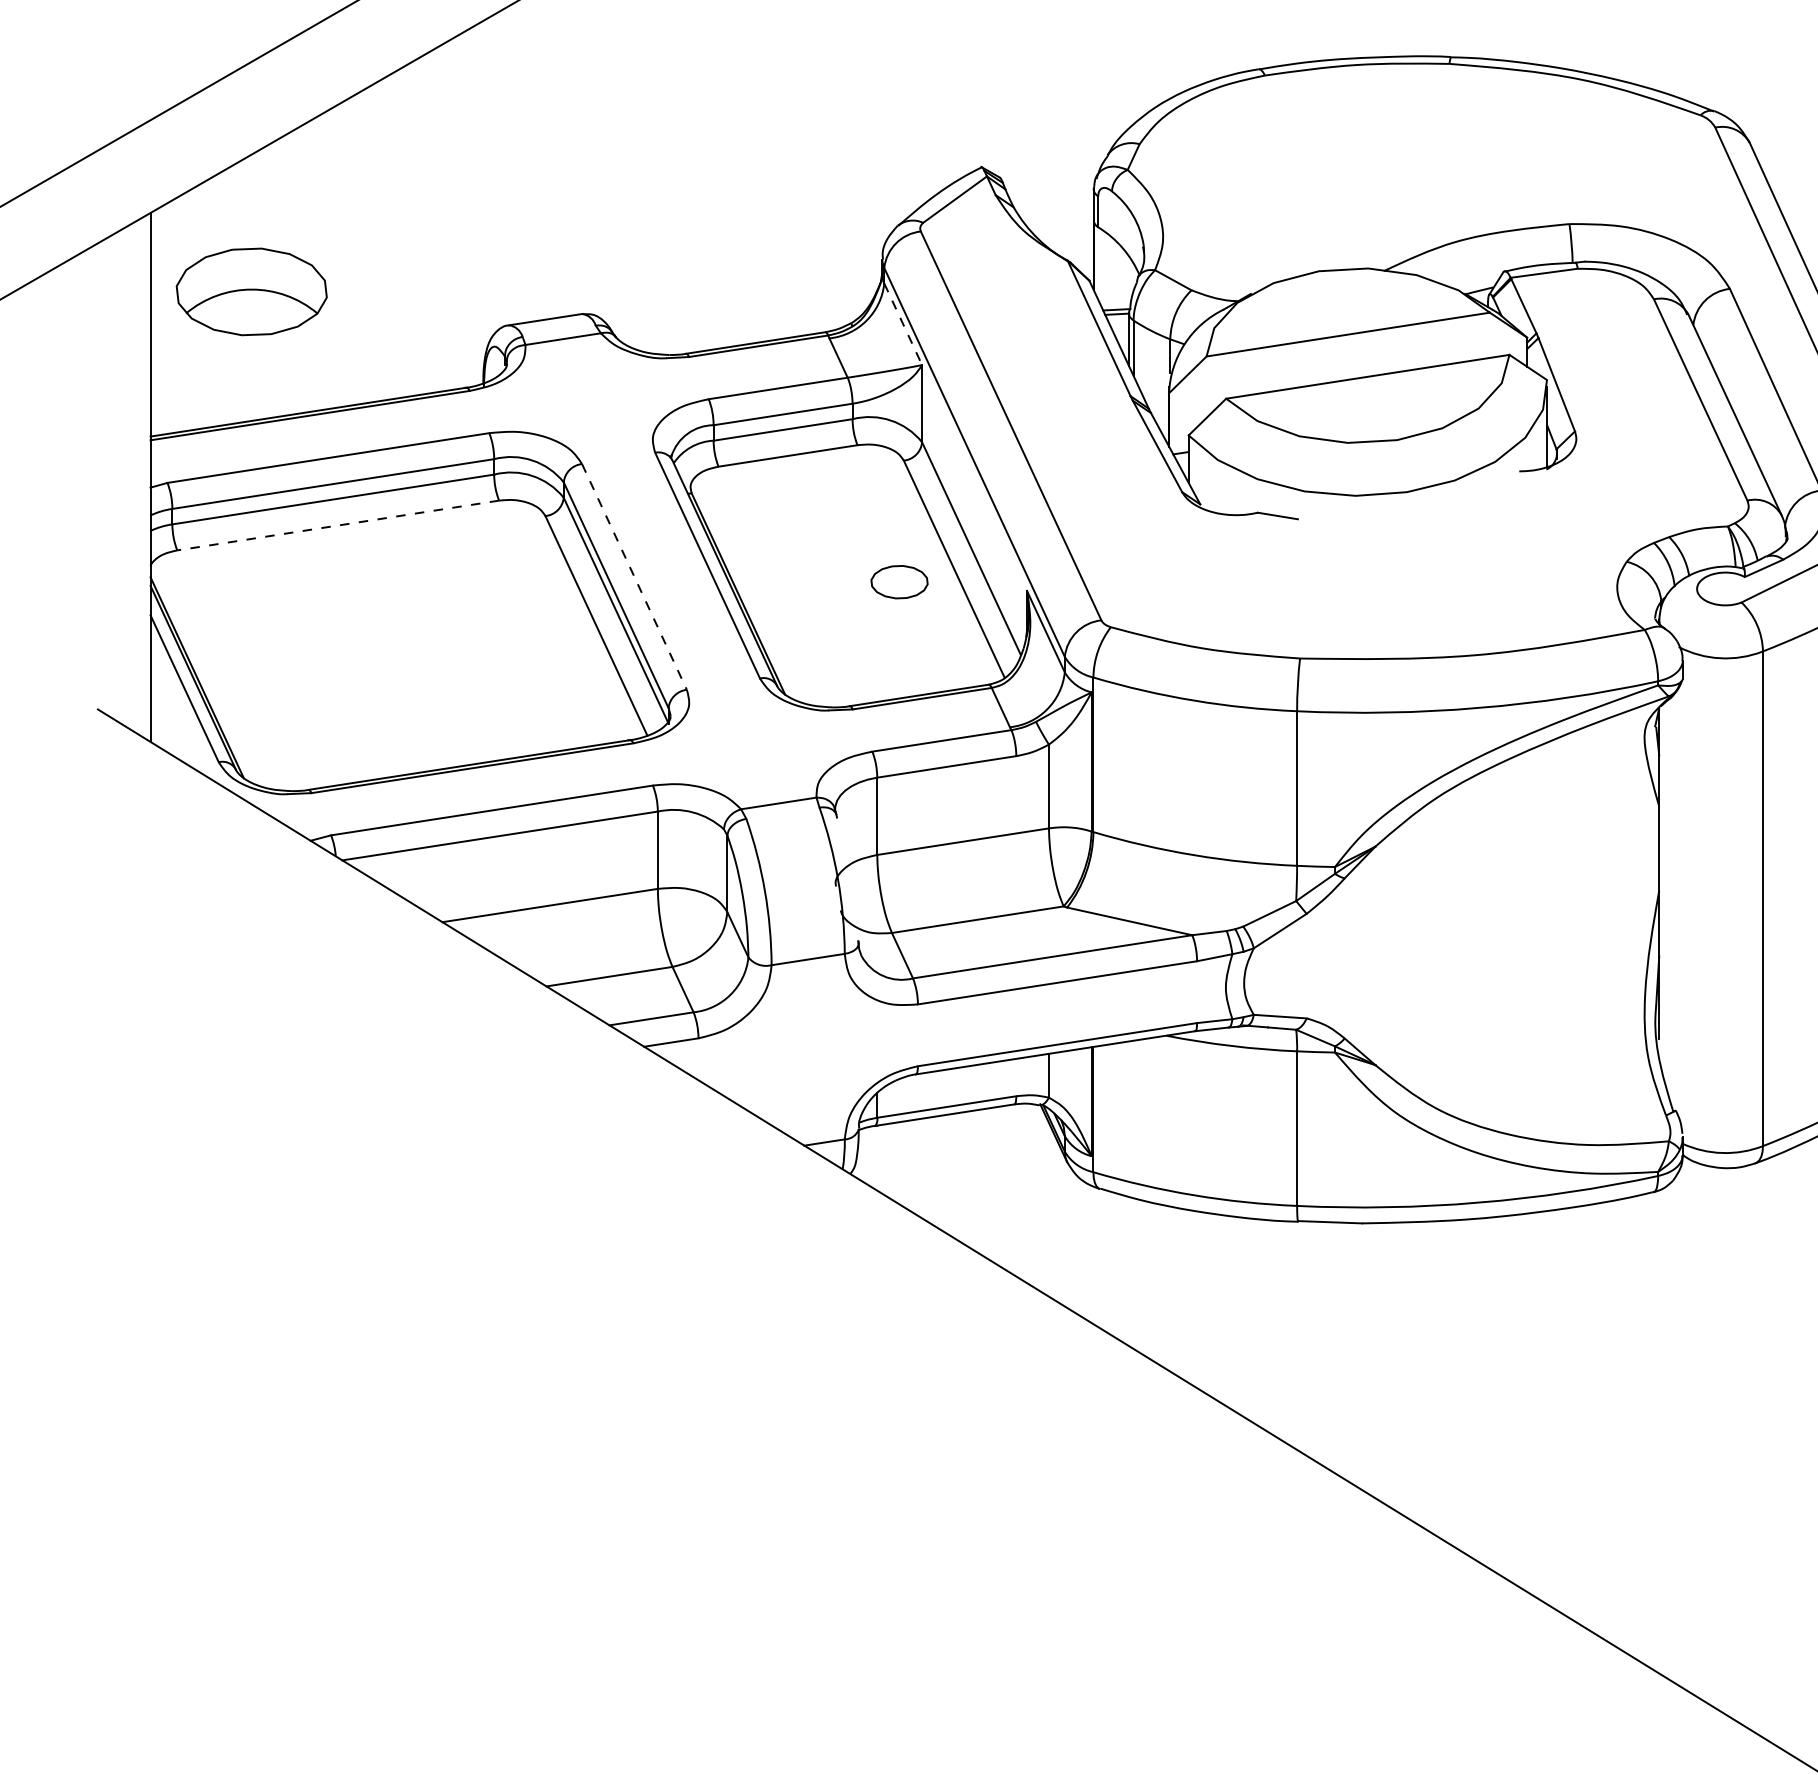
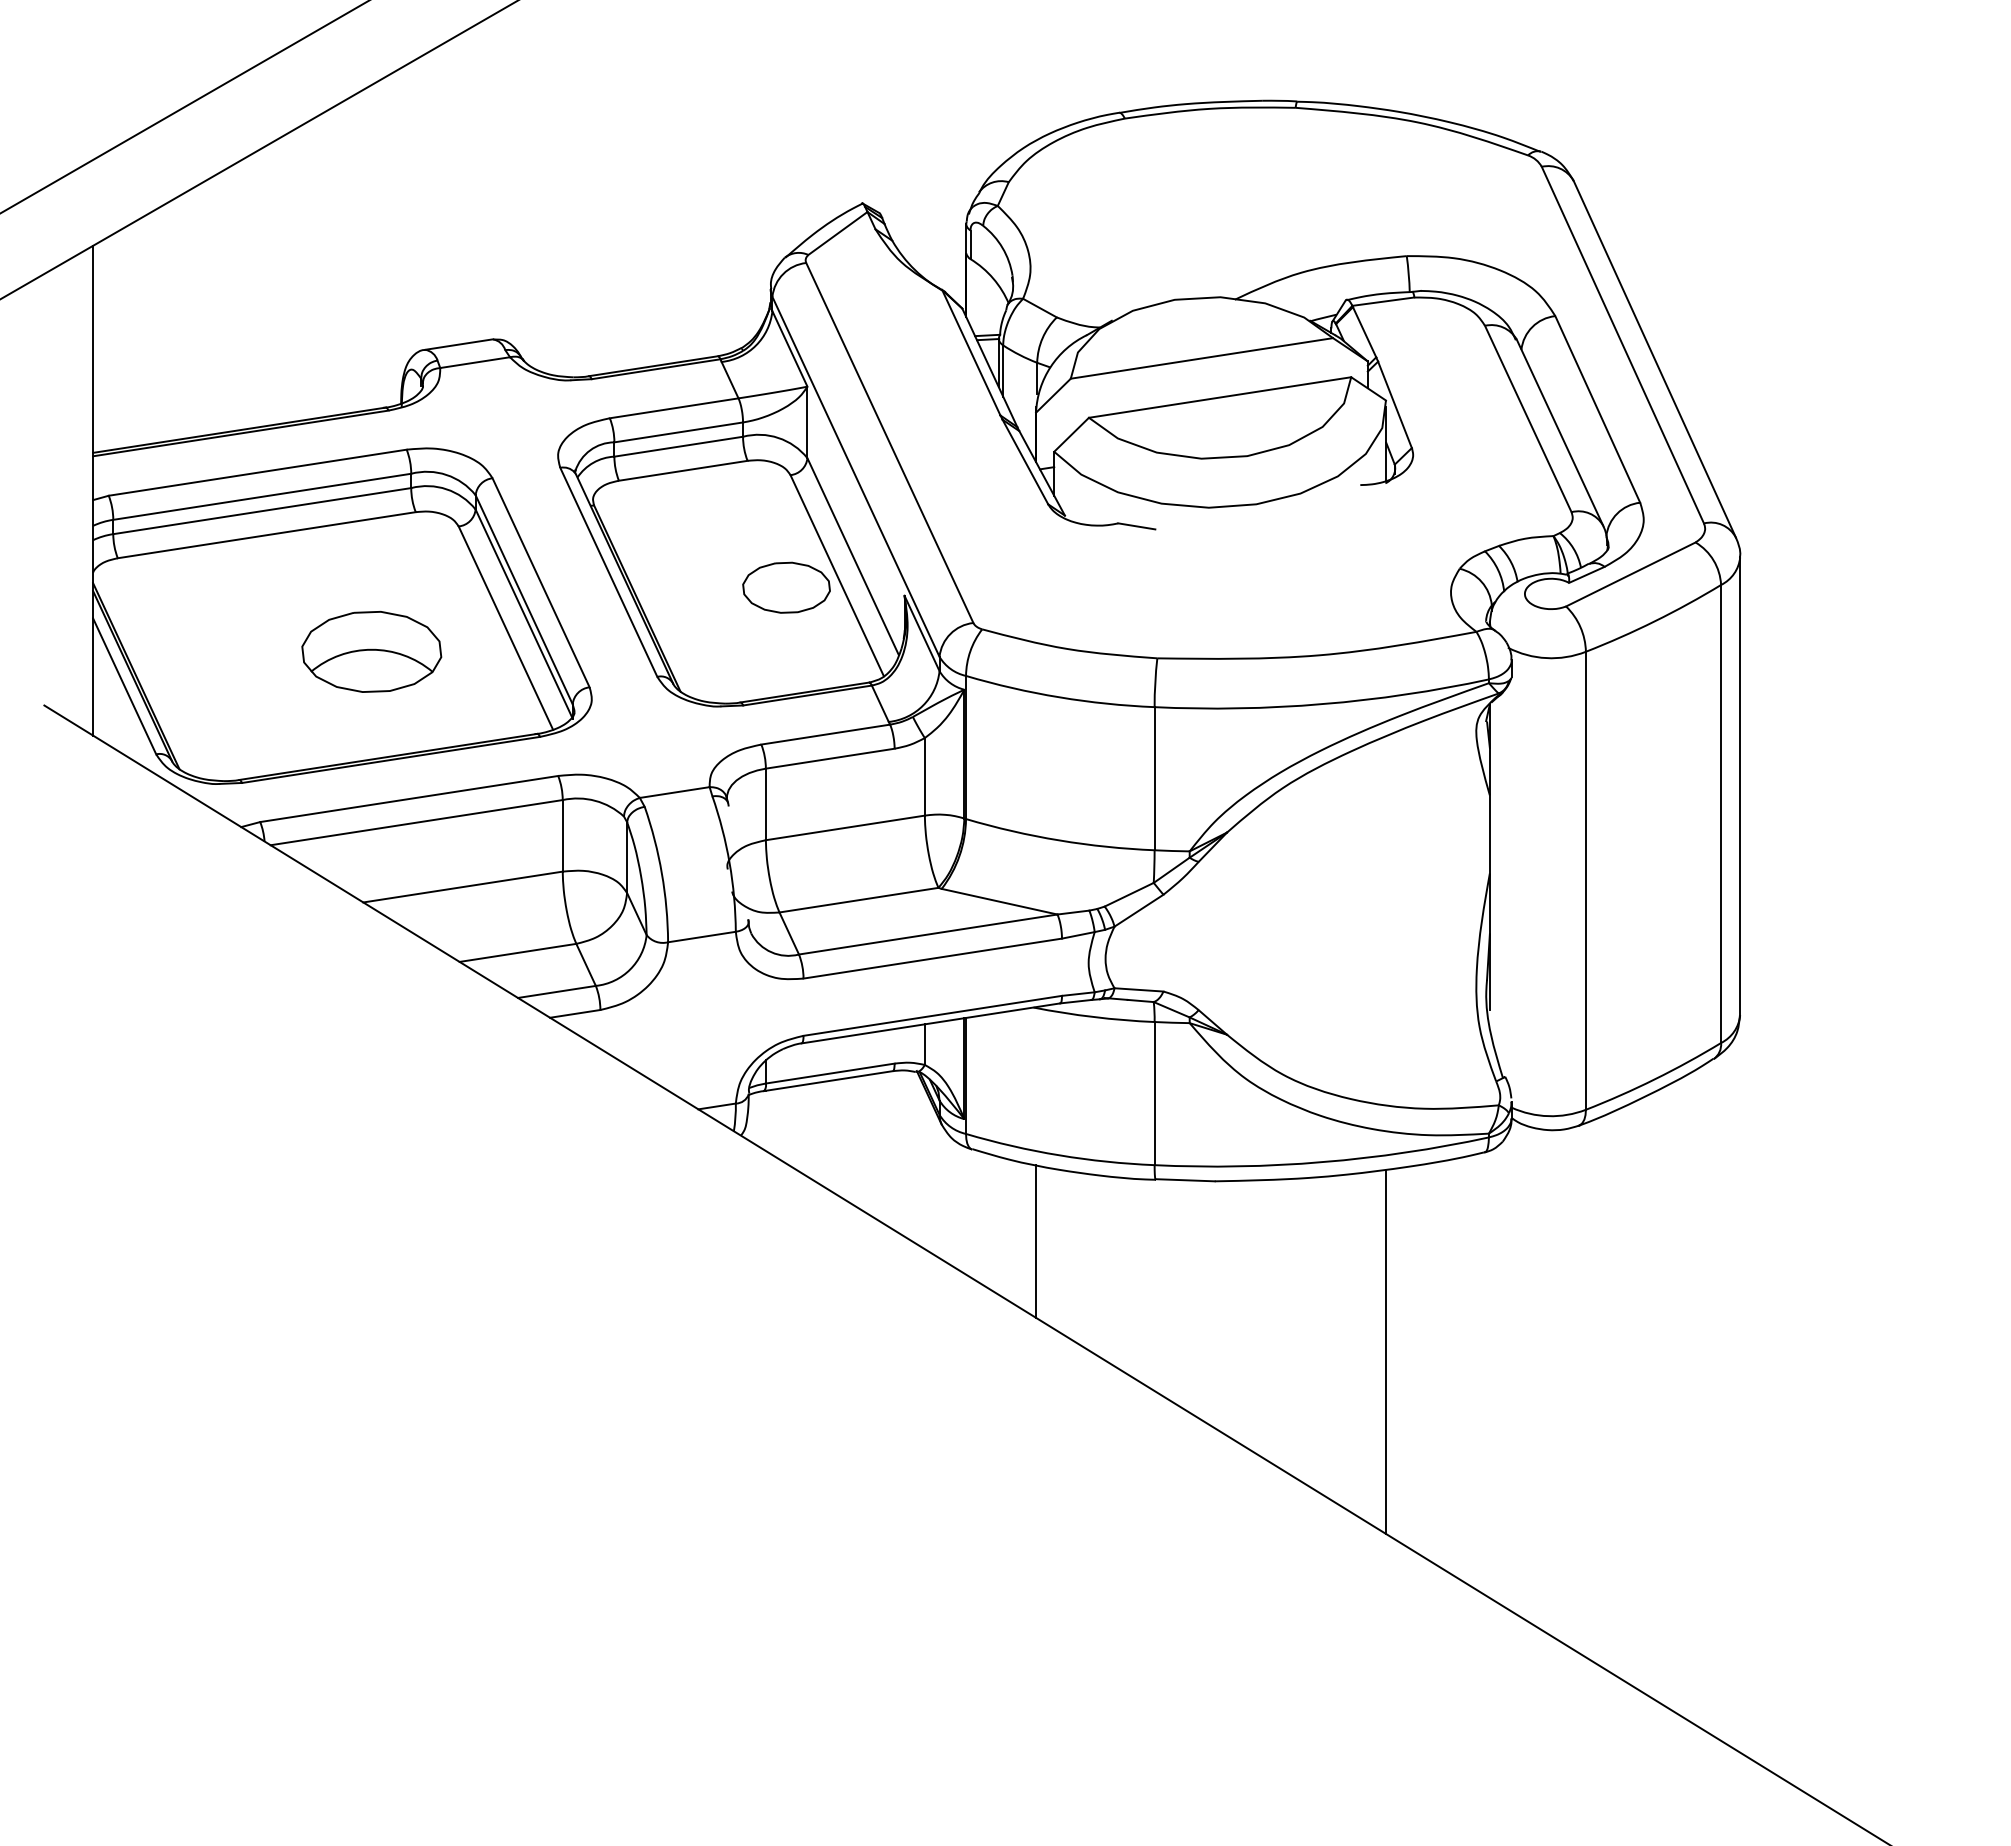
part: (251, 291) -> (371, 651), moved
line: (902, 323) -> (789, 348), dashed -> solid
line: (337, 525) -> (266, 535), dashed -> solid
line: (634, 577) -> (541, 583), dashed -> solid
part: (899, 582) -> (786, 587), size x1.67
line: (1168, 1287) -> (1035, 1240), added
line: (1547, 1407) -> (1386, 1351), added

